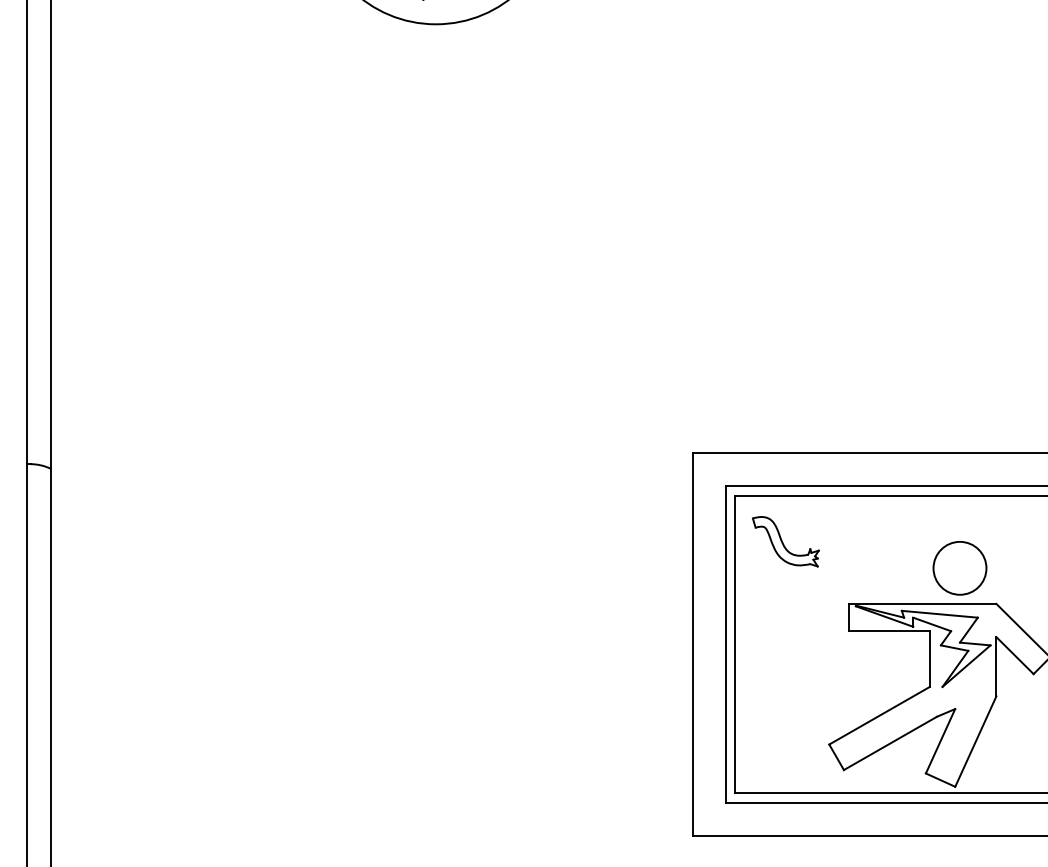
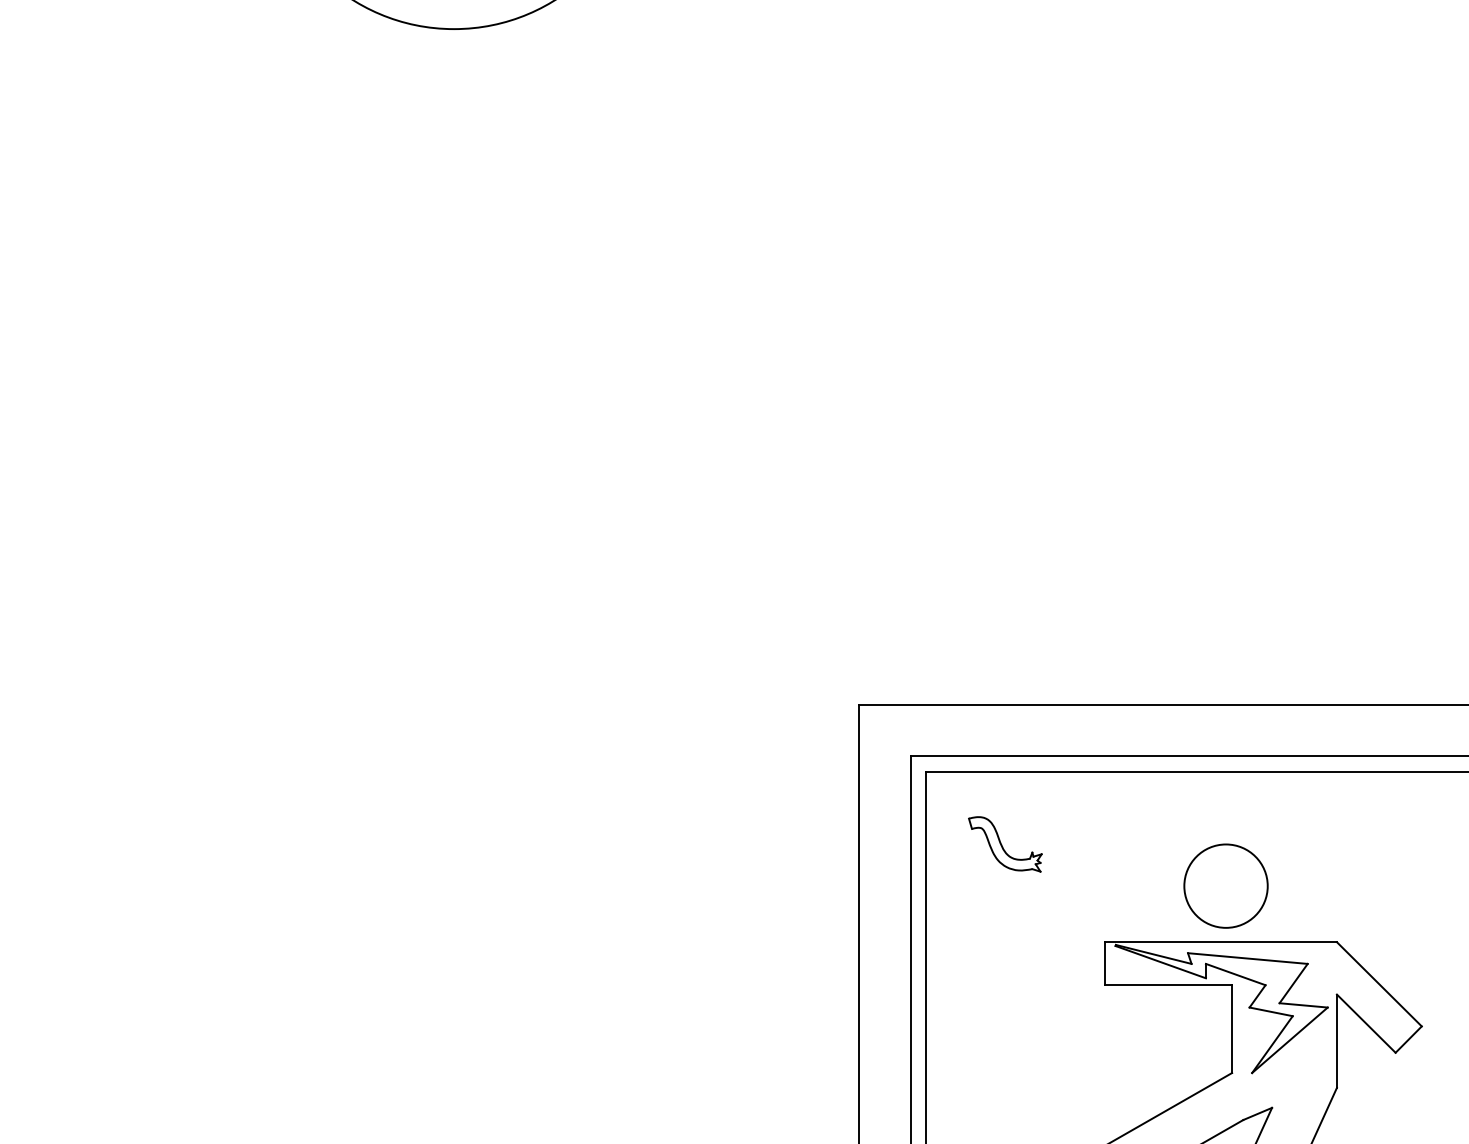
part: (785, 541) -> (1004, 843), size x0.7
circle: (959, 568) -> (1225, 886), moved

